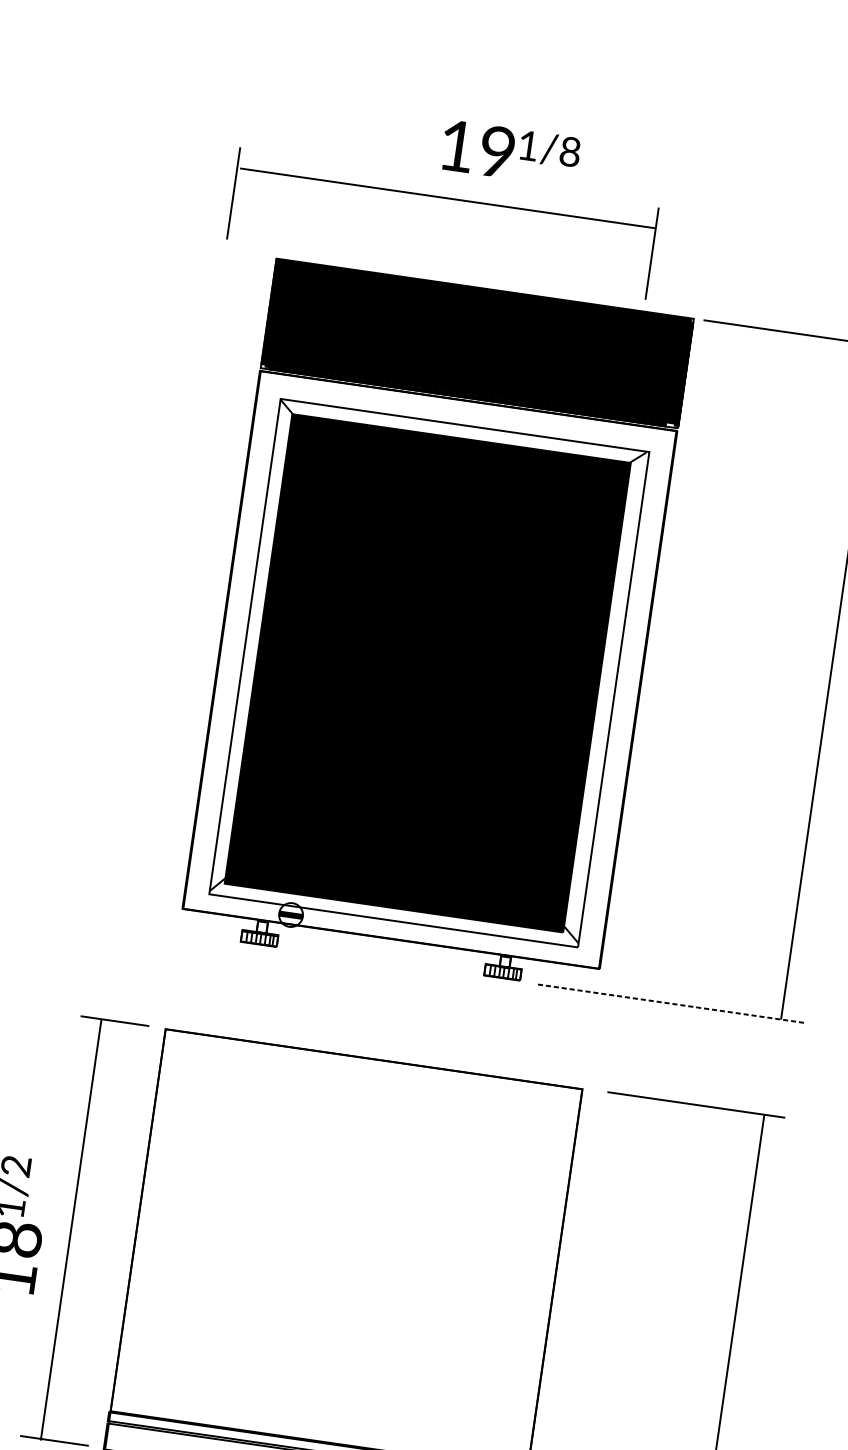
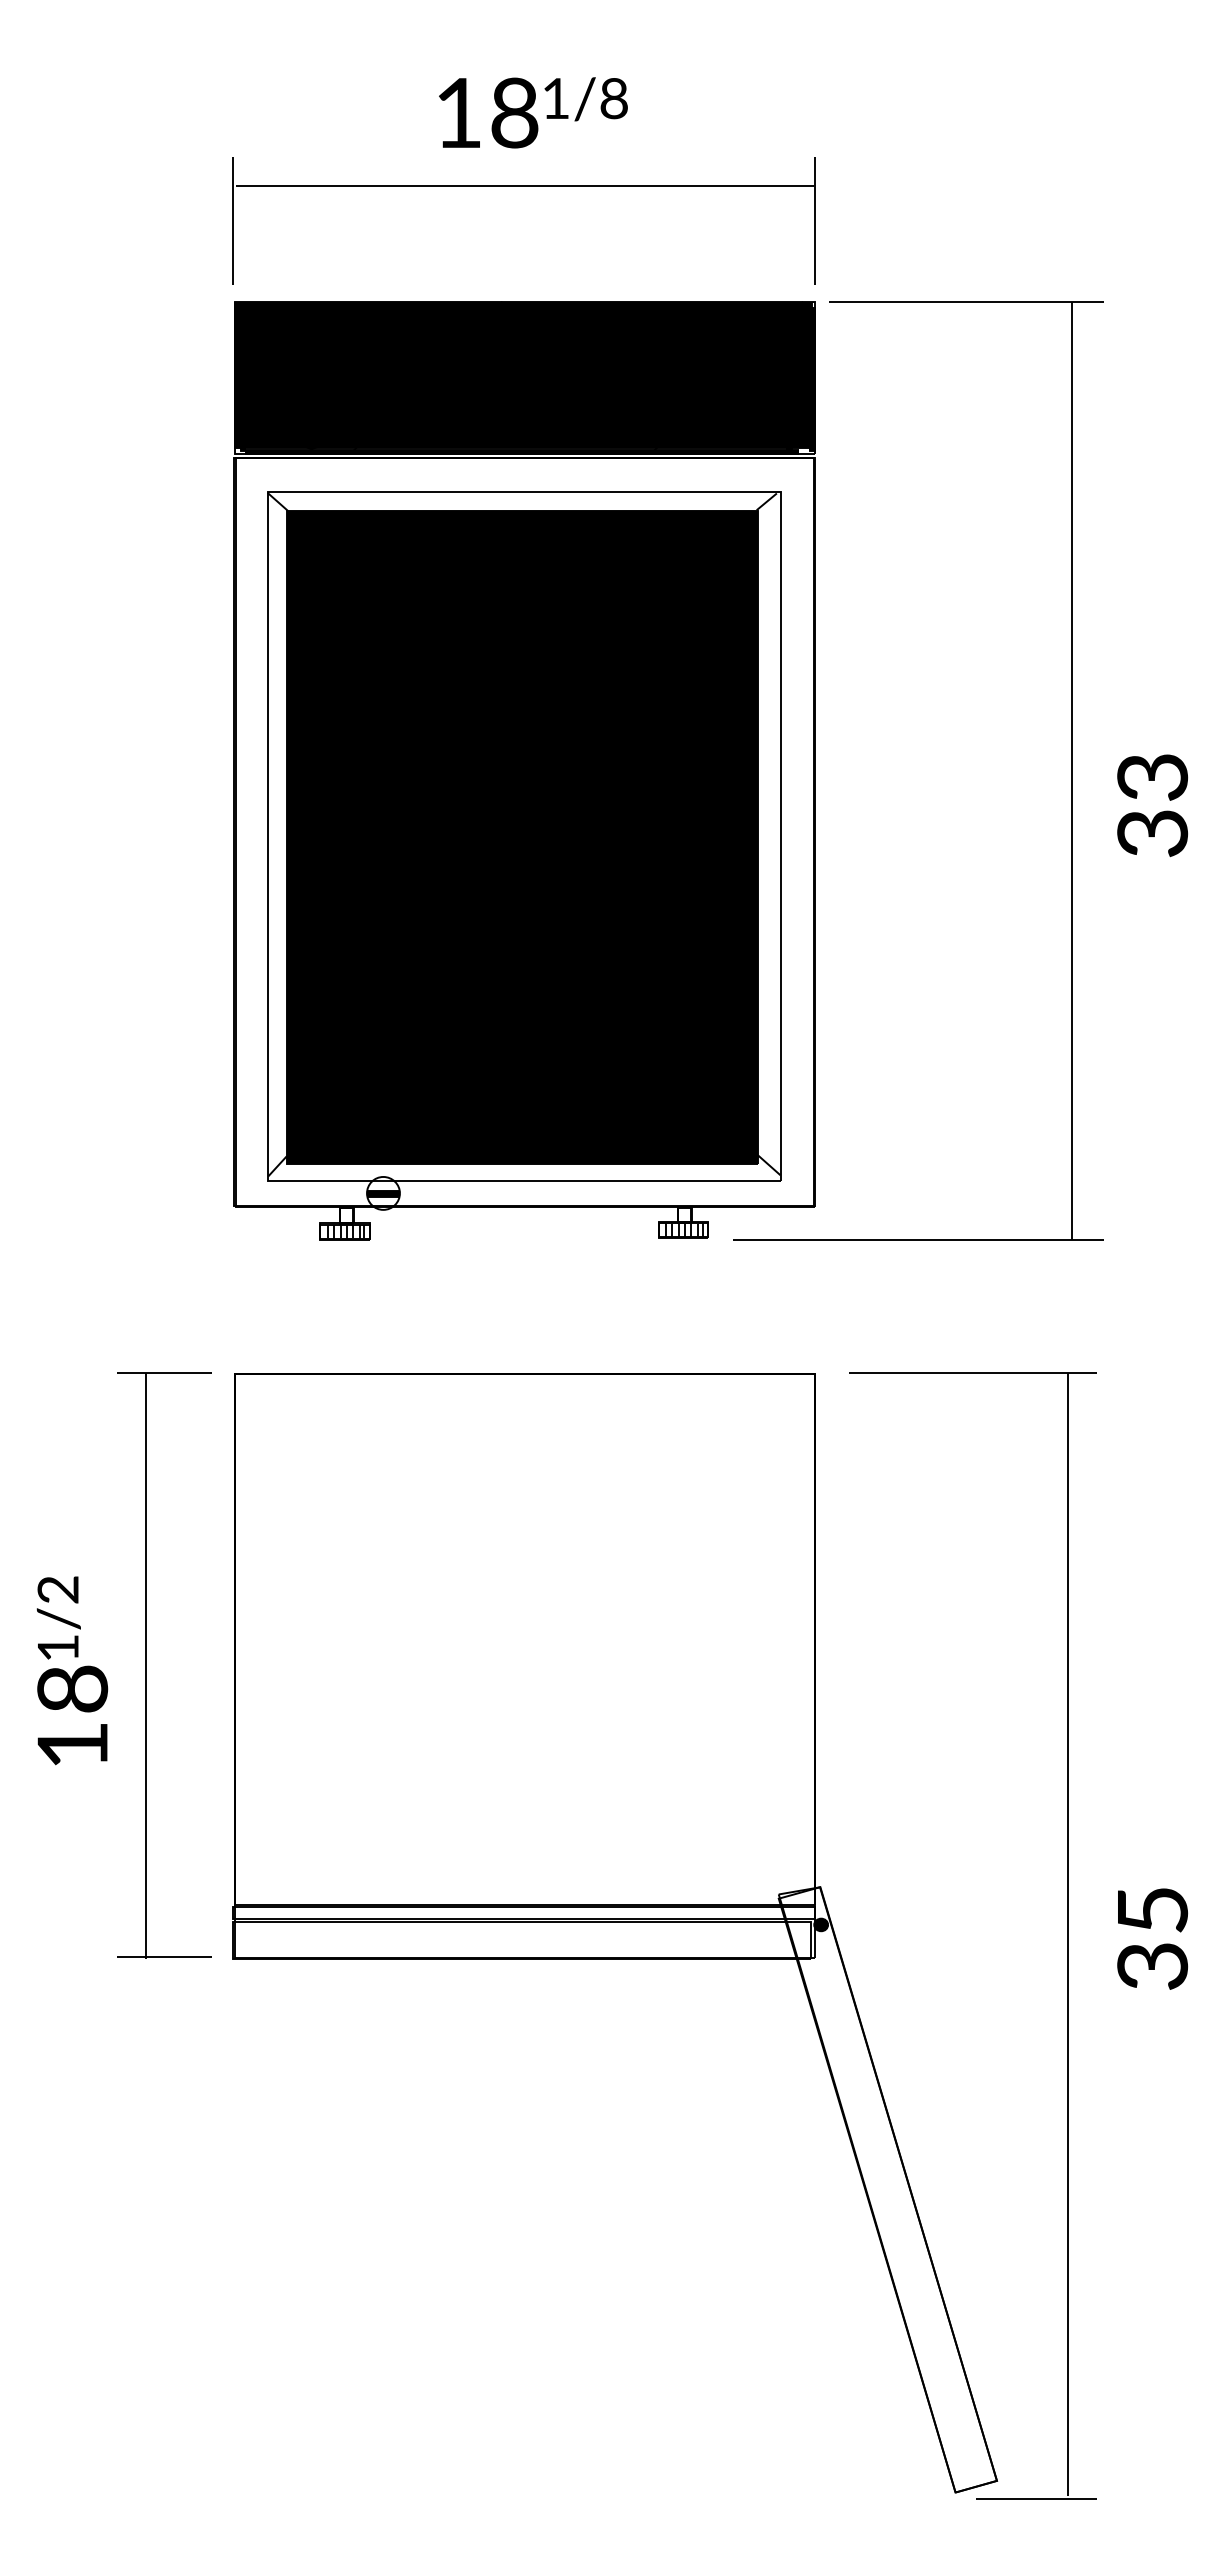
text: (497, 152) -> (514, 114), 19 -> 18
part: (446, 198) -> (523, 186), moved
line: (670, 1003) -> (917, 1239), dashed -> solid

